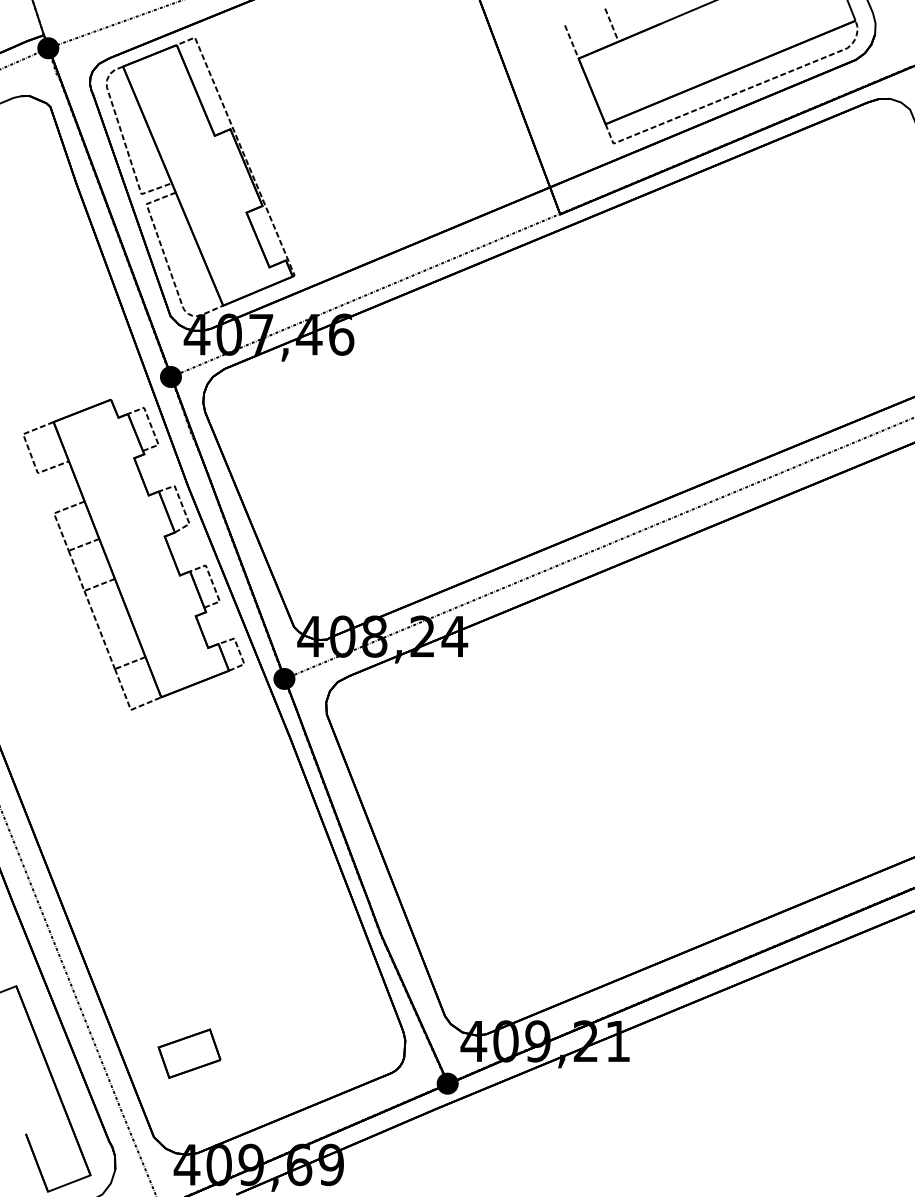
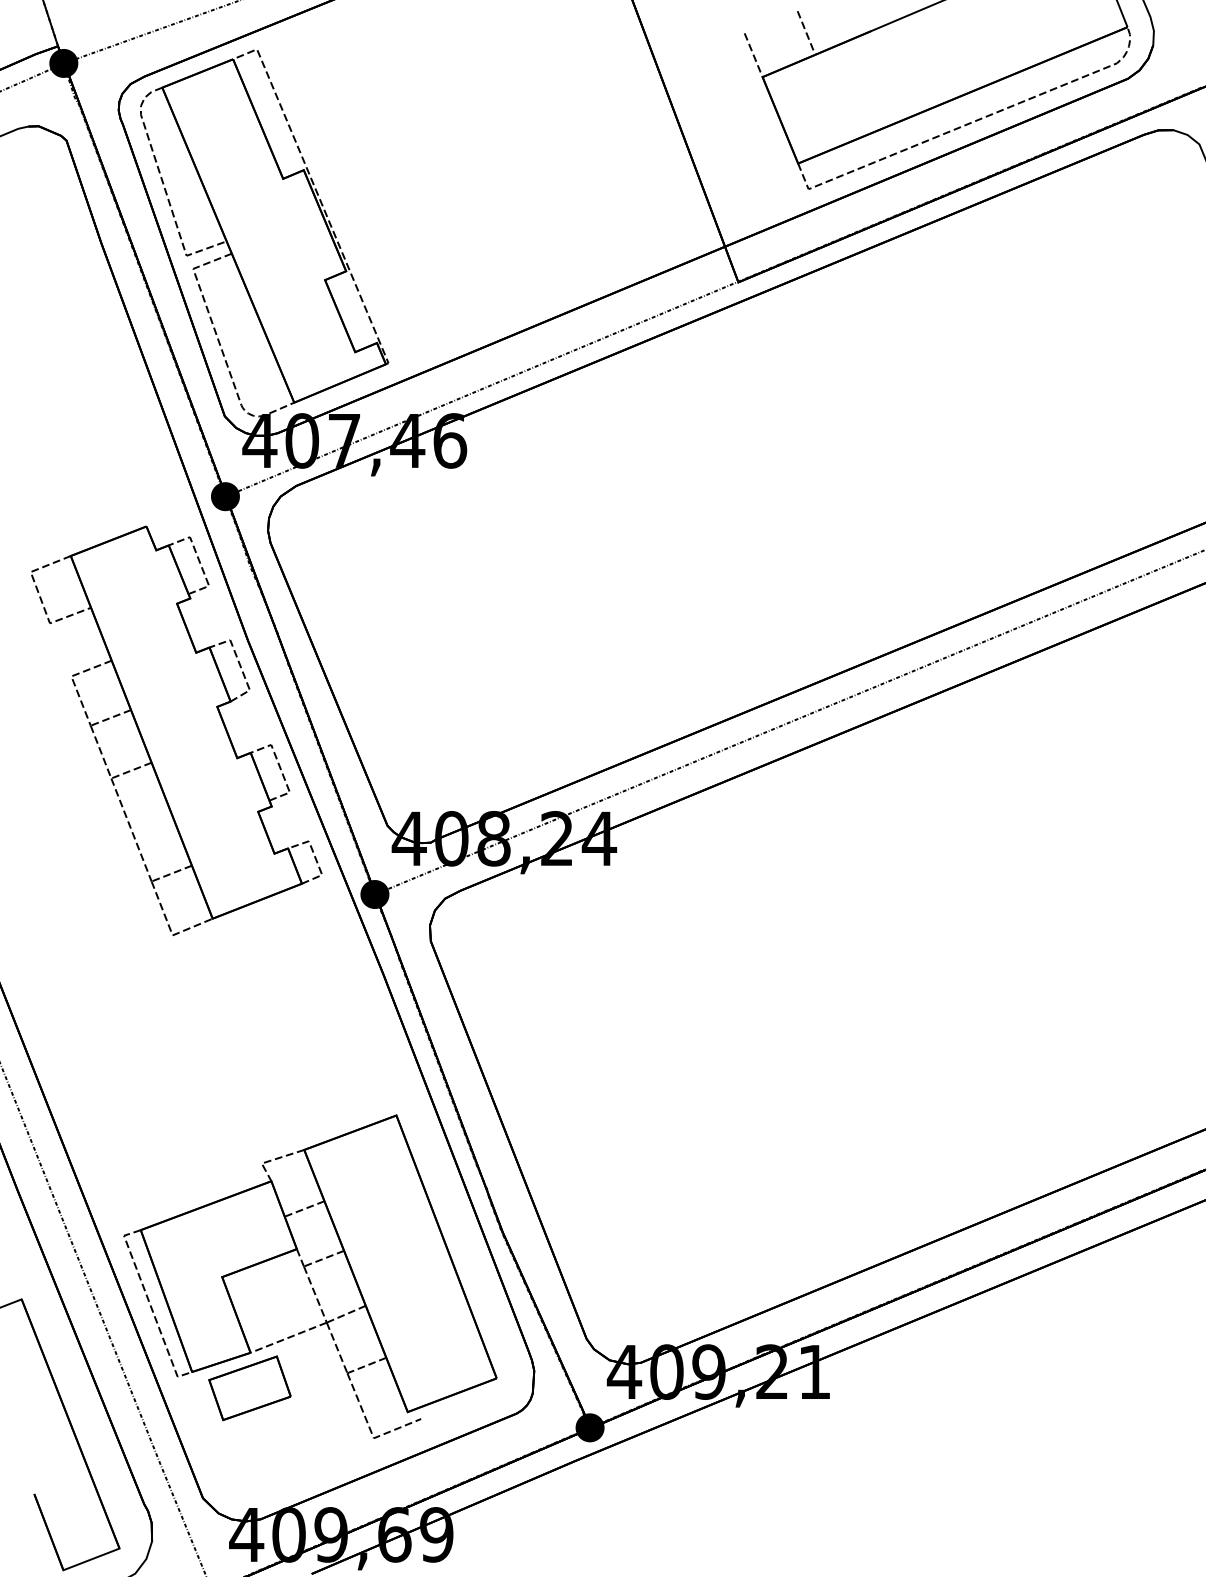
part: (235, 968) -> (310, 1276), added

